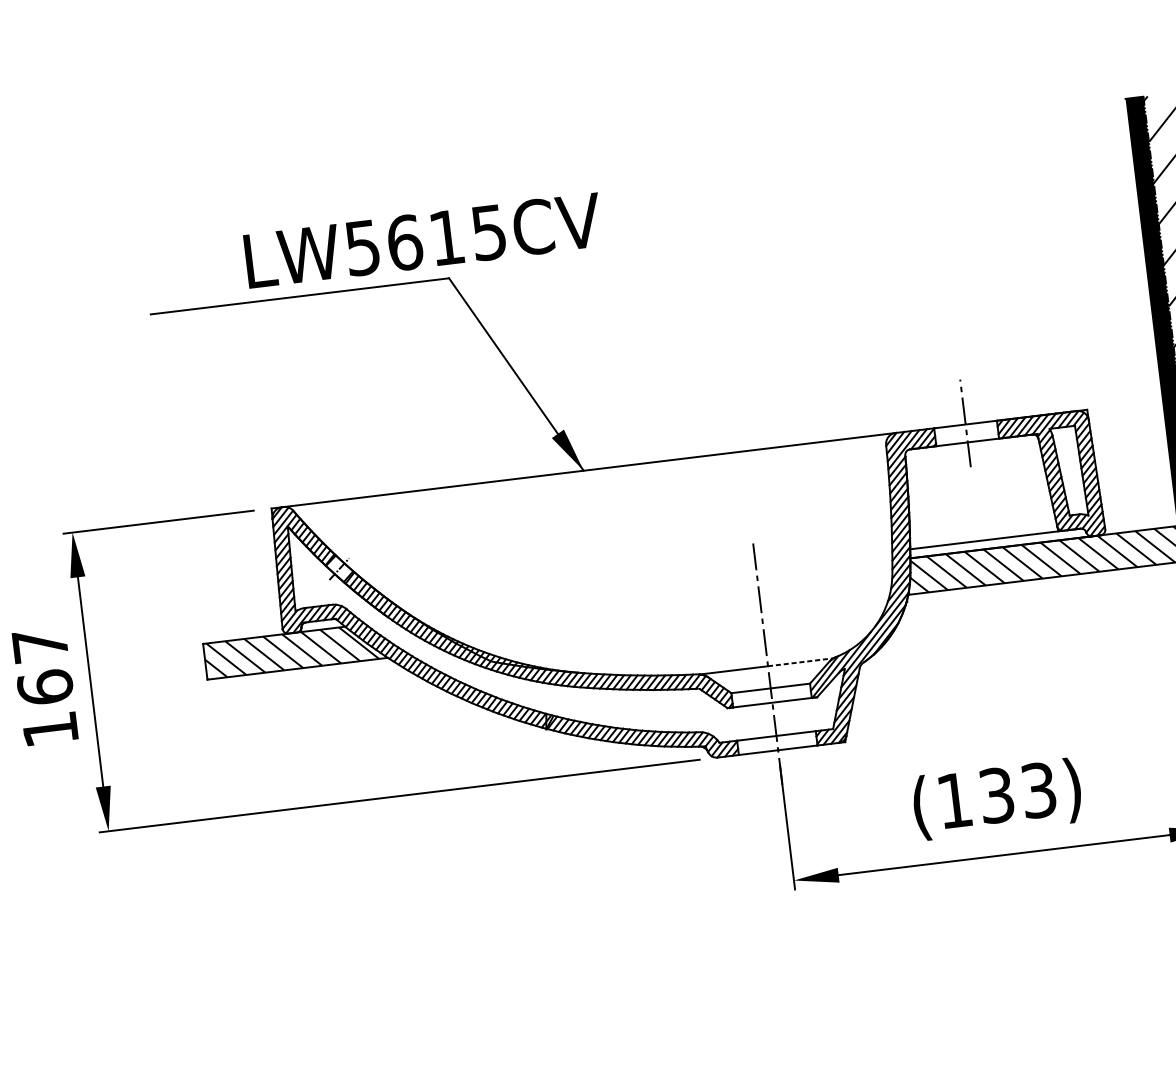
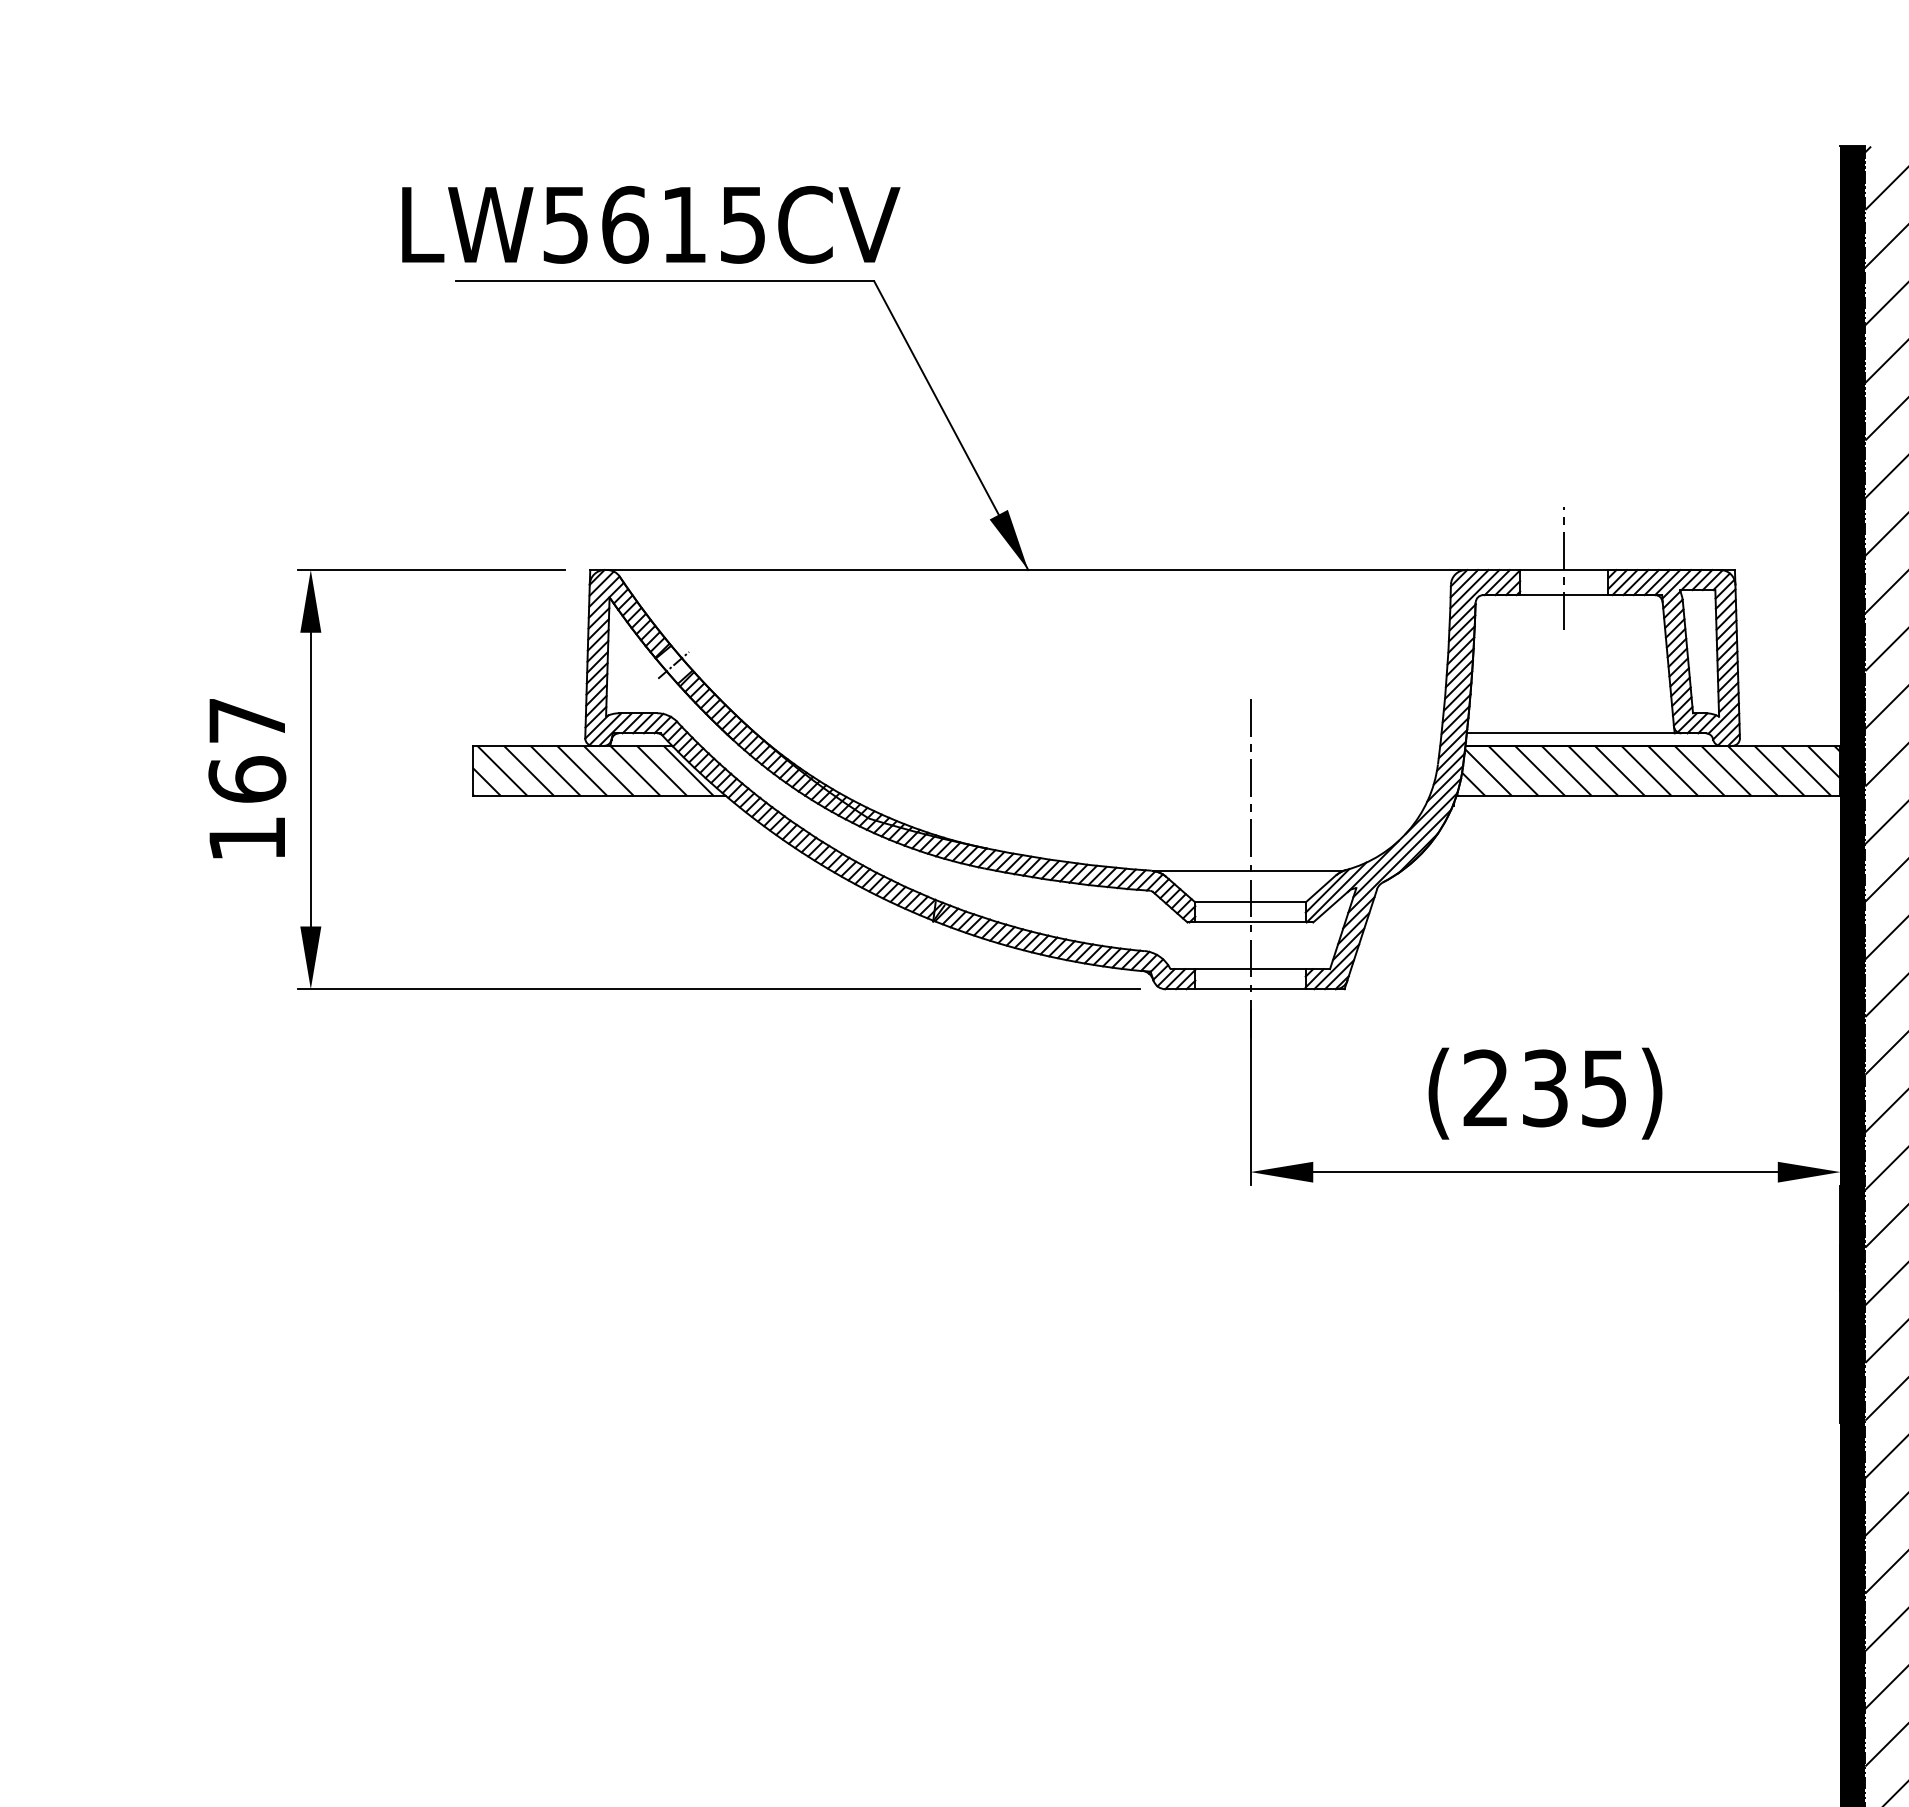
text: (423, 240) -> (651, 224), moved
line: (801, 662) -> (1297, 871), dashed -> solid
text: (996, 794) -> (1544, 1087), (133) -> (235)

